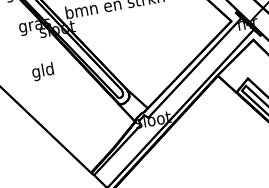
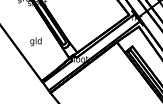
text: (42, 71) -> (35, 41), moved

